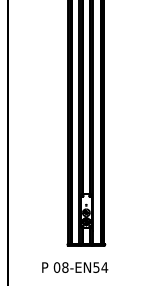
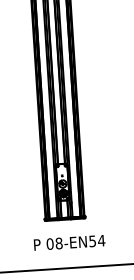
text: (75, 267) -> (70, 242), moved

